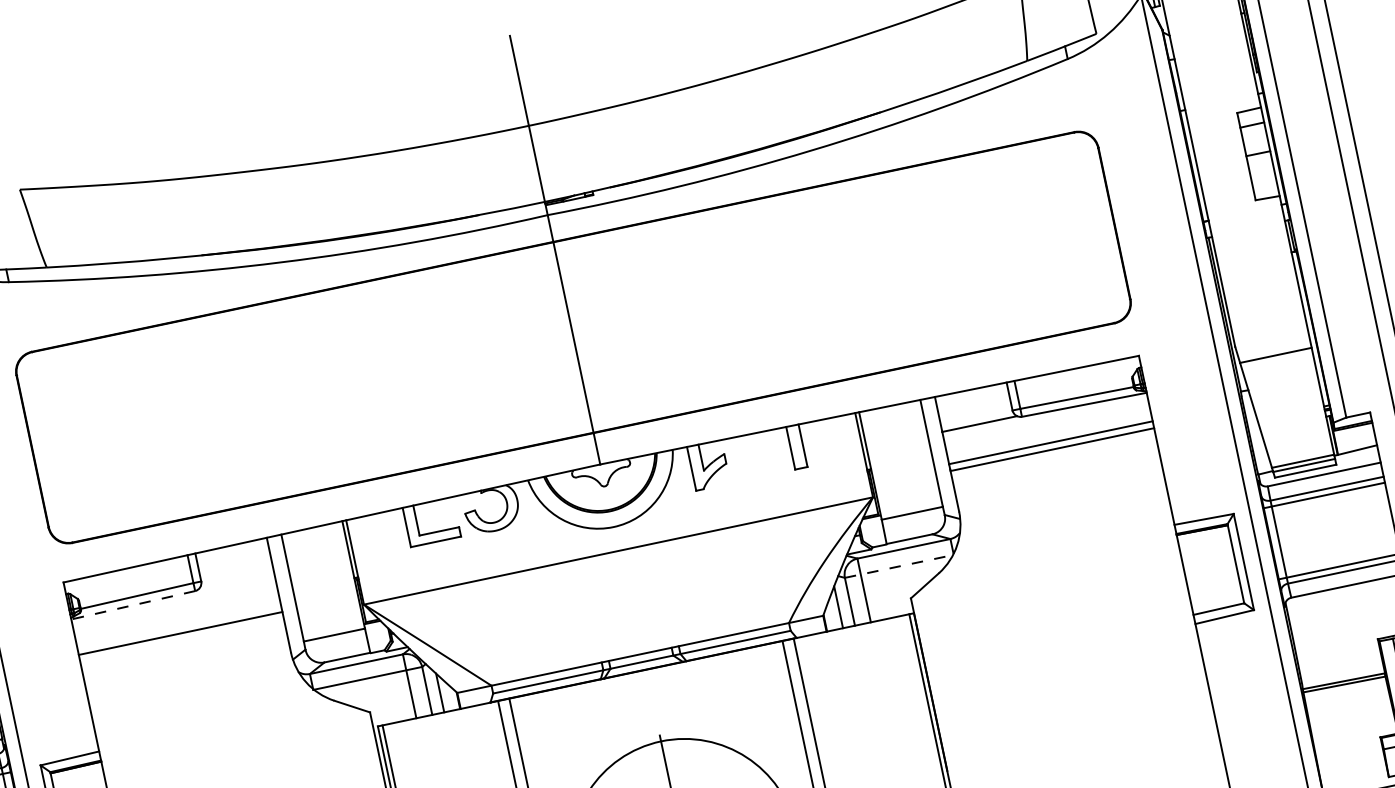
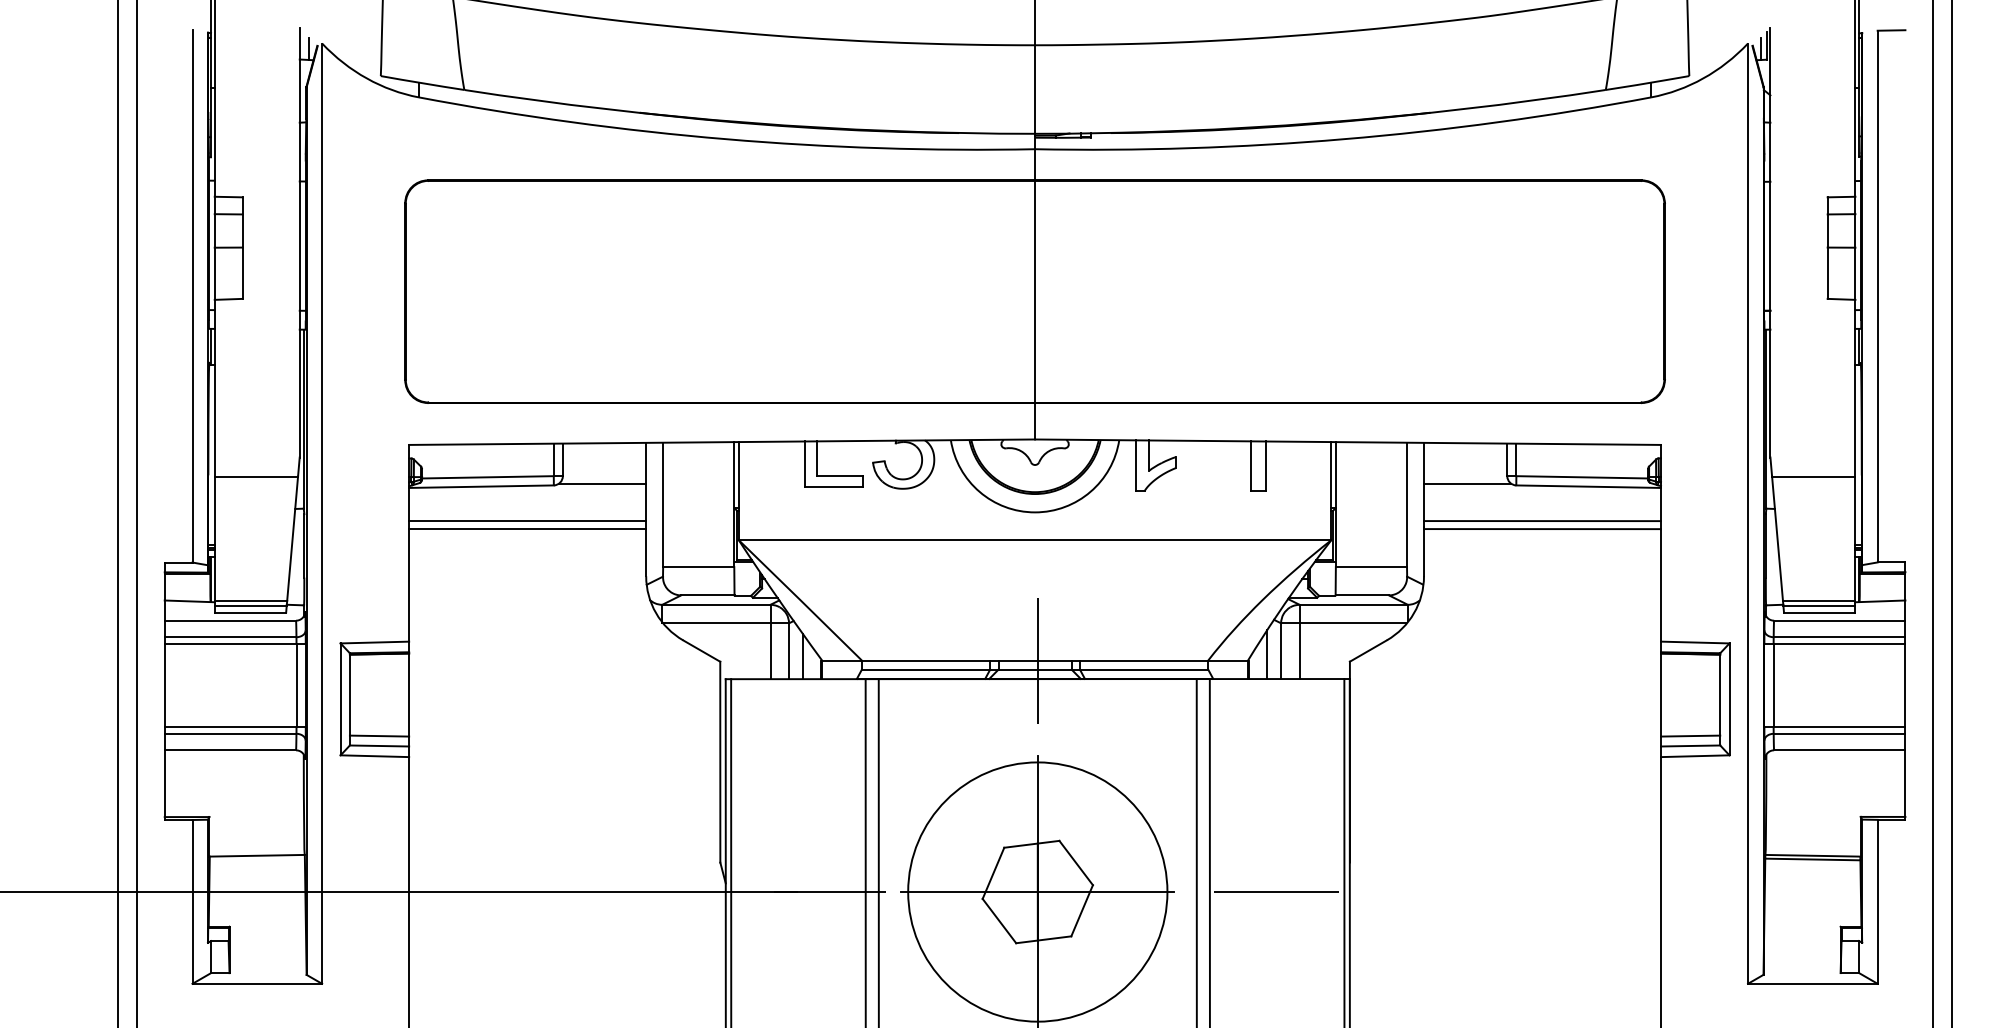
line: (898, 566) -> (1343, 623), dashed -> solid
line: (236, 580) -> (602, 483), added
line: (1216, 600) -> (1690, 735), added
line: (132, 605) -> (480, 486), dashed -> solid
line: (179, 626) -> (527, 521), added
line: (642, 654) -> (1037, 661), added

